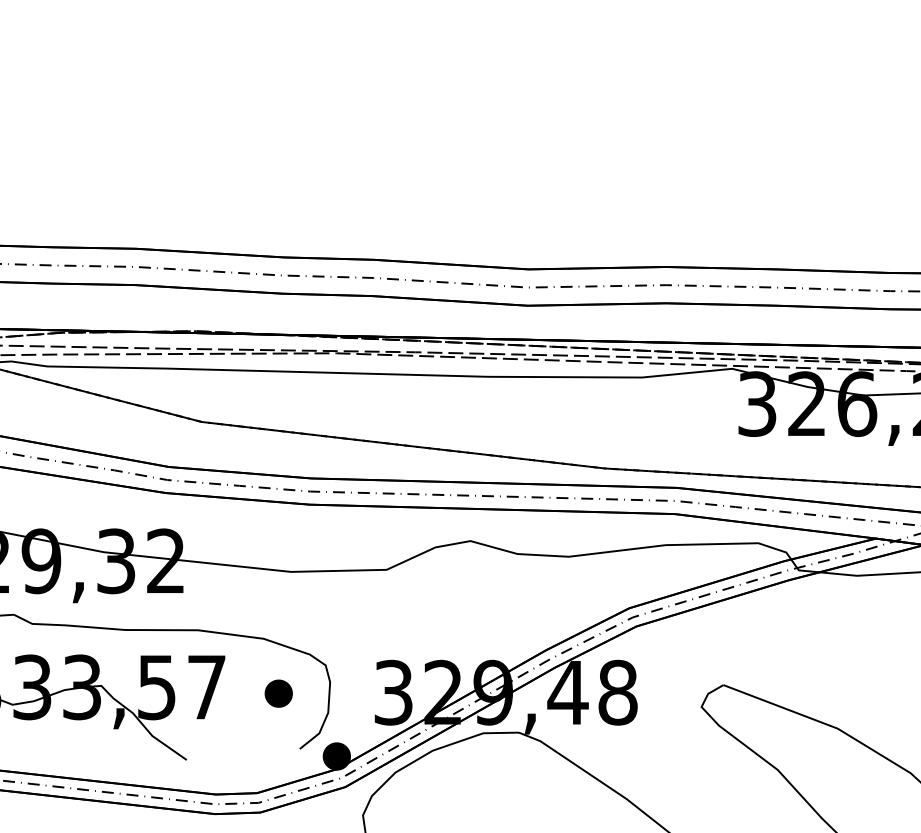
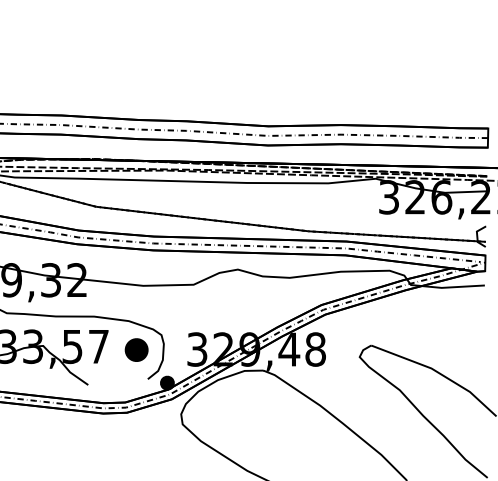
part: (278, 692) -> (136, 349), size x1.6

